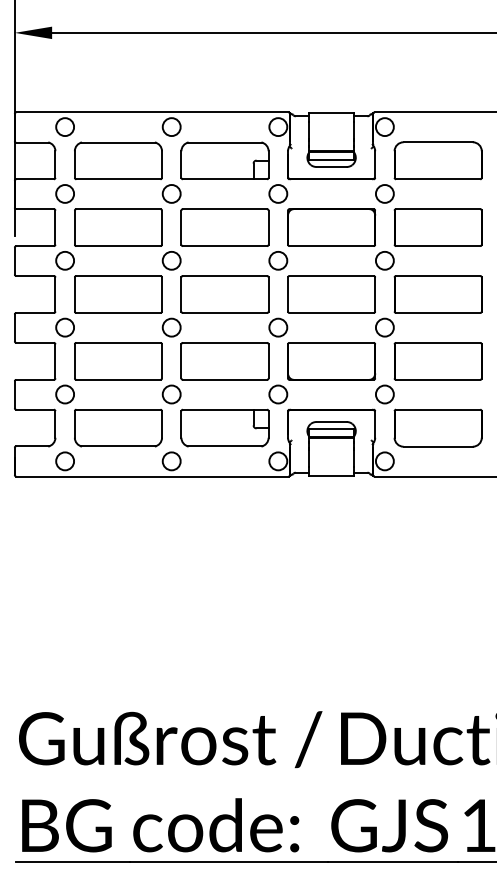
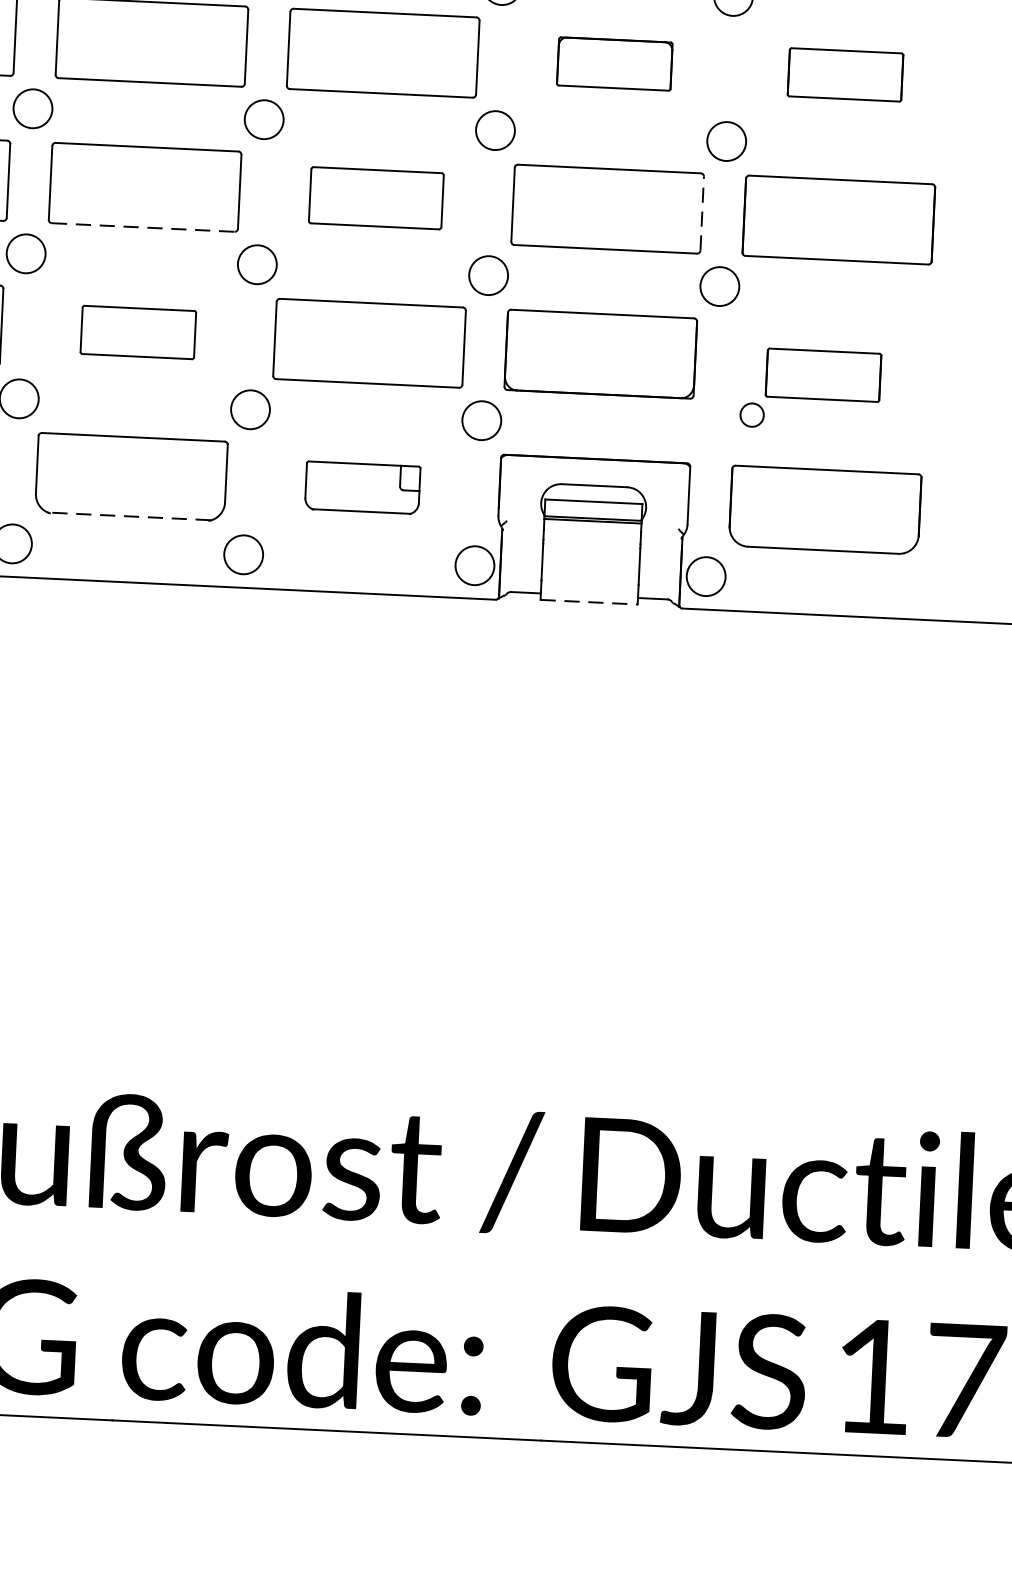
part: (331, 227) -> (614, 63), size x0.6
part: (437, 227) -> (844, 74), size x0.6
part: (224, 294) -> (375, 198), size x0.7
line: (375, 294) -> (702, 213), solid -> dashed
line: (118, 313) -> (143, 228), solid -> dashed
part: (118, 361) -> (138, 332), size x0.6
part: (428, 373) -> (809, 390), size x0.6
part: (224, 427) -> (361, 486), size x0.6
line: (117, 446) -> (127, 517), solid -> dashed
line: (332, 475) -> (591, 601), solid -> dashed

